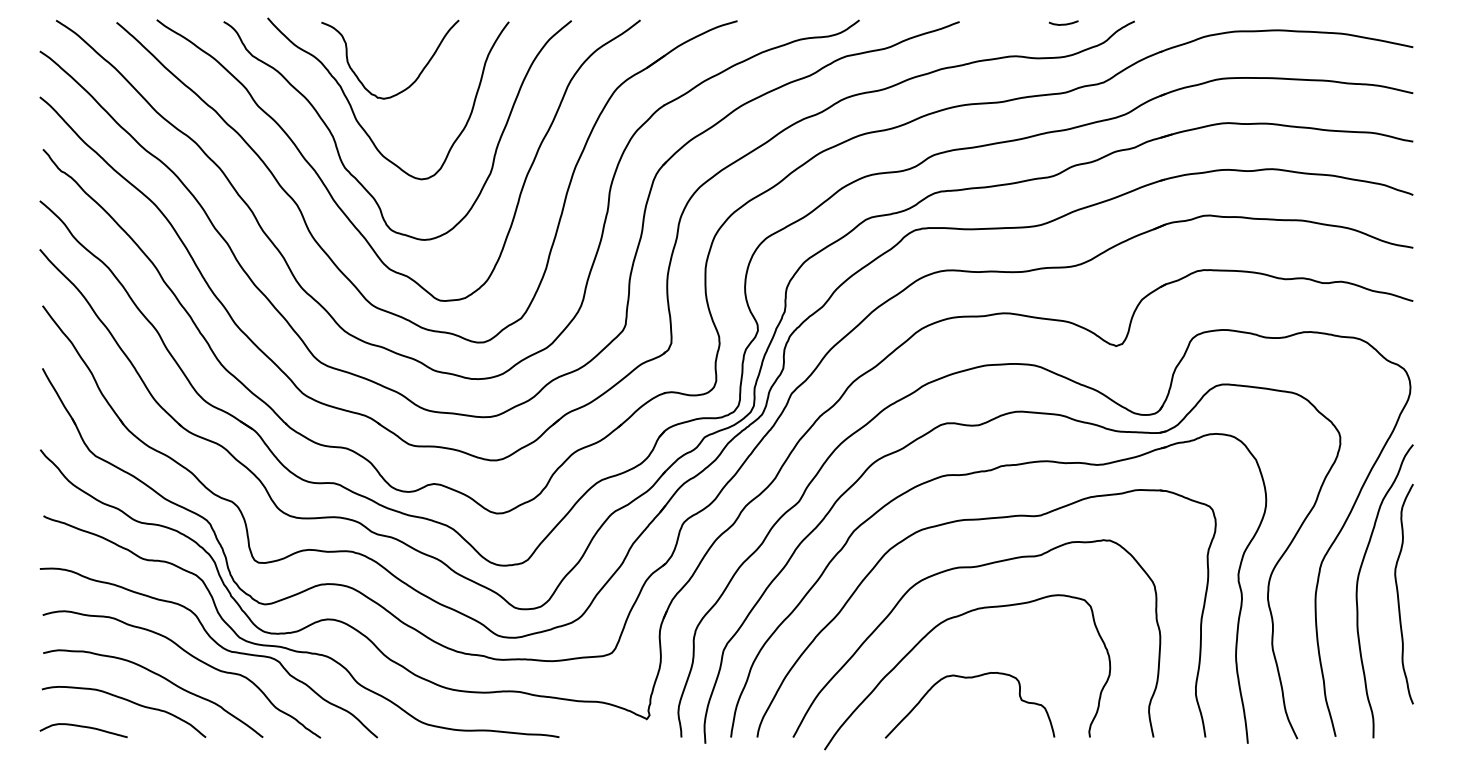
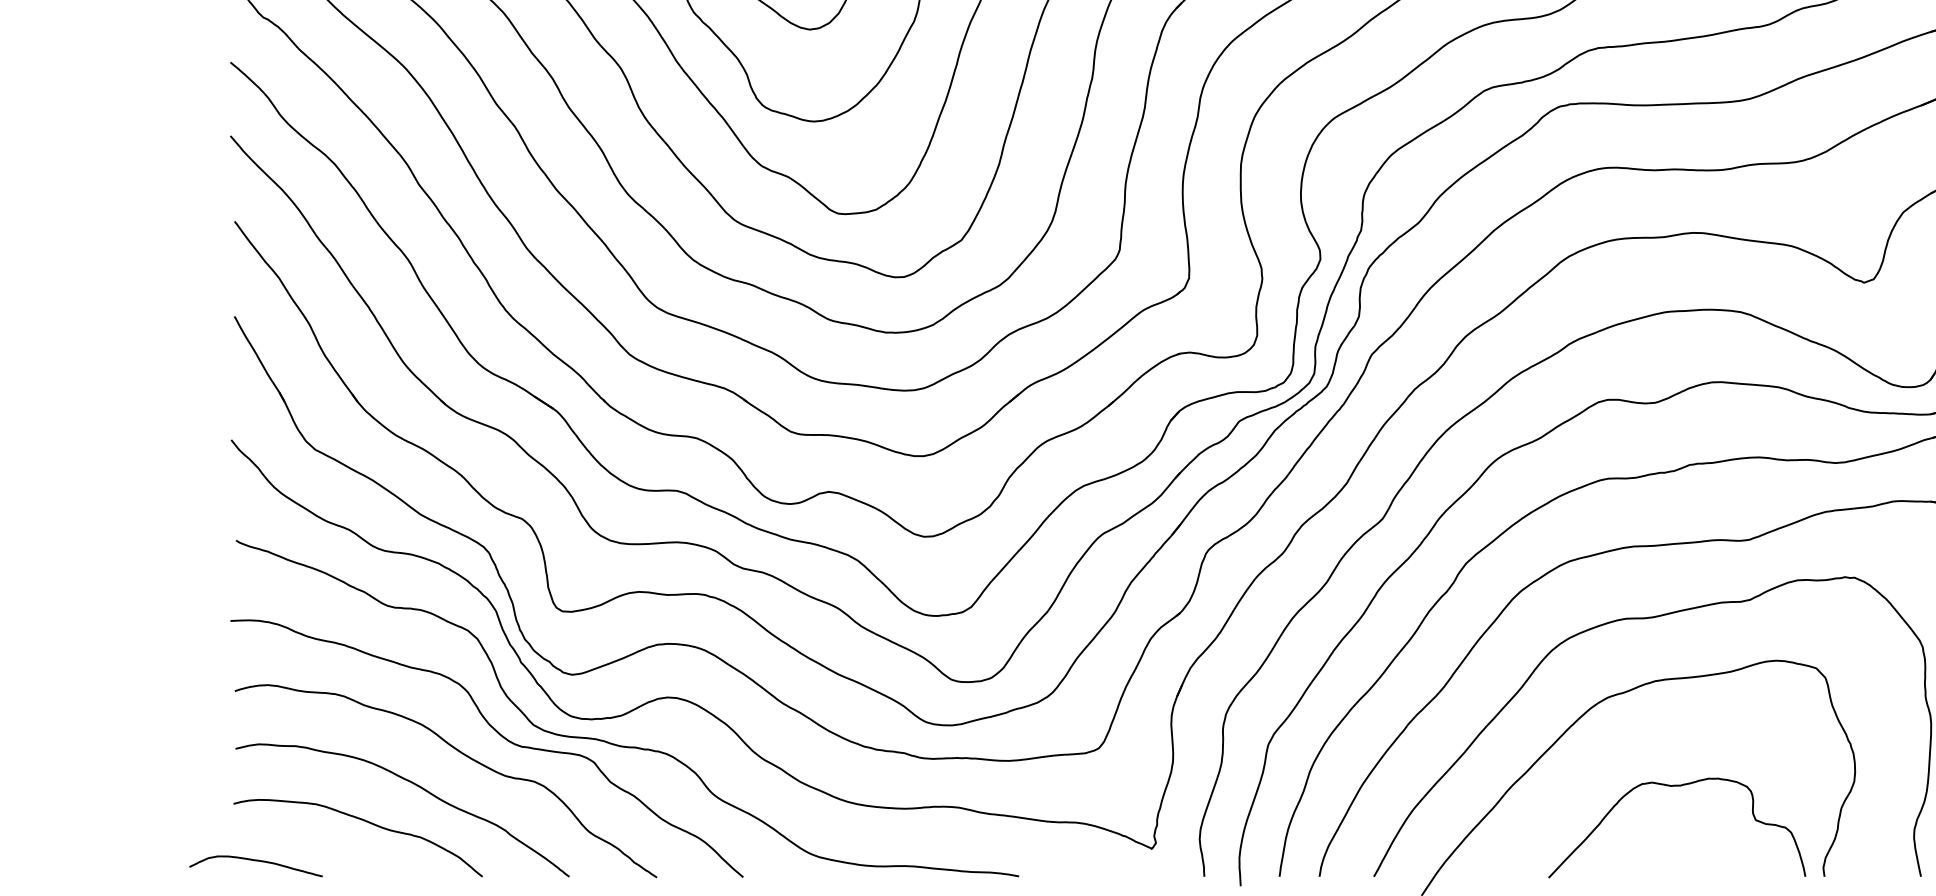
curve: (969, 678) -> (1676, 787), moved
curve: (83, 727) -> (255, 861), moved

